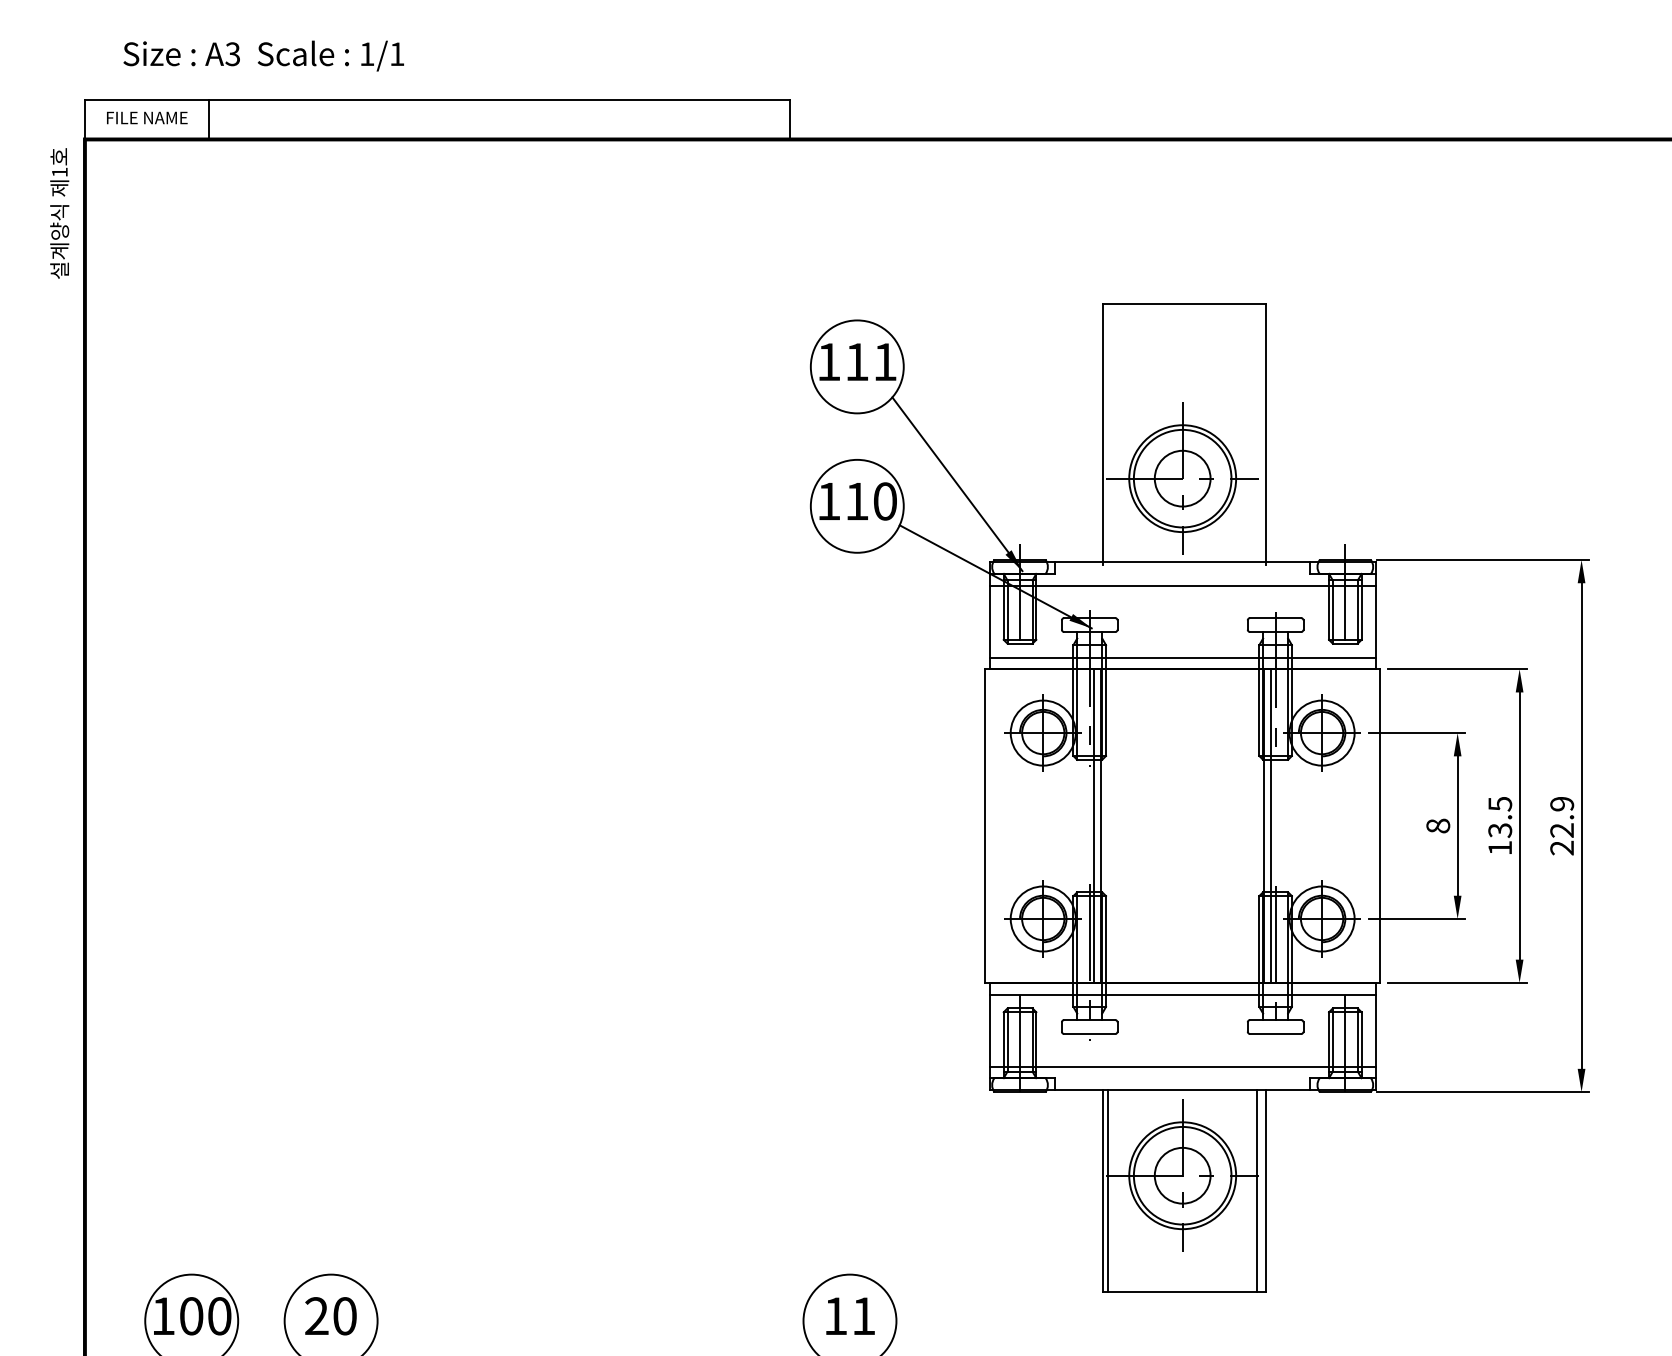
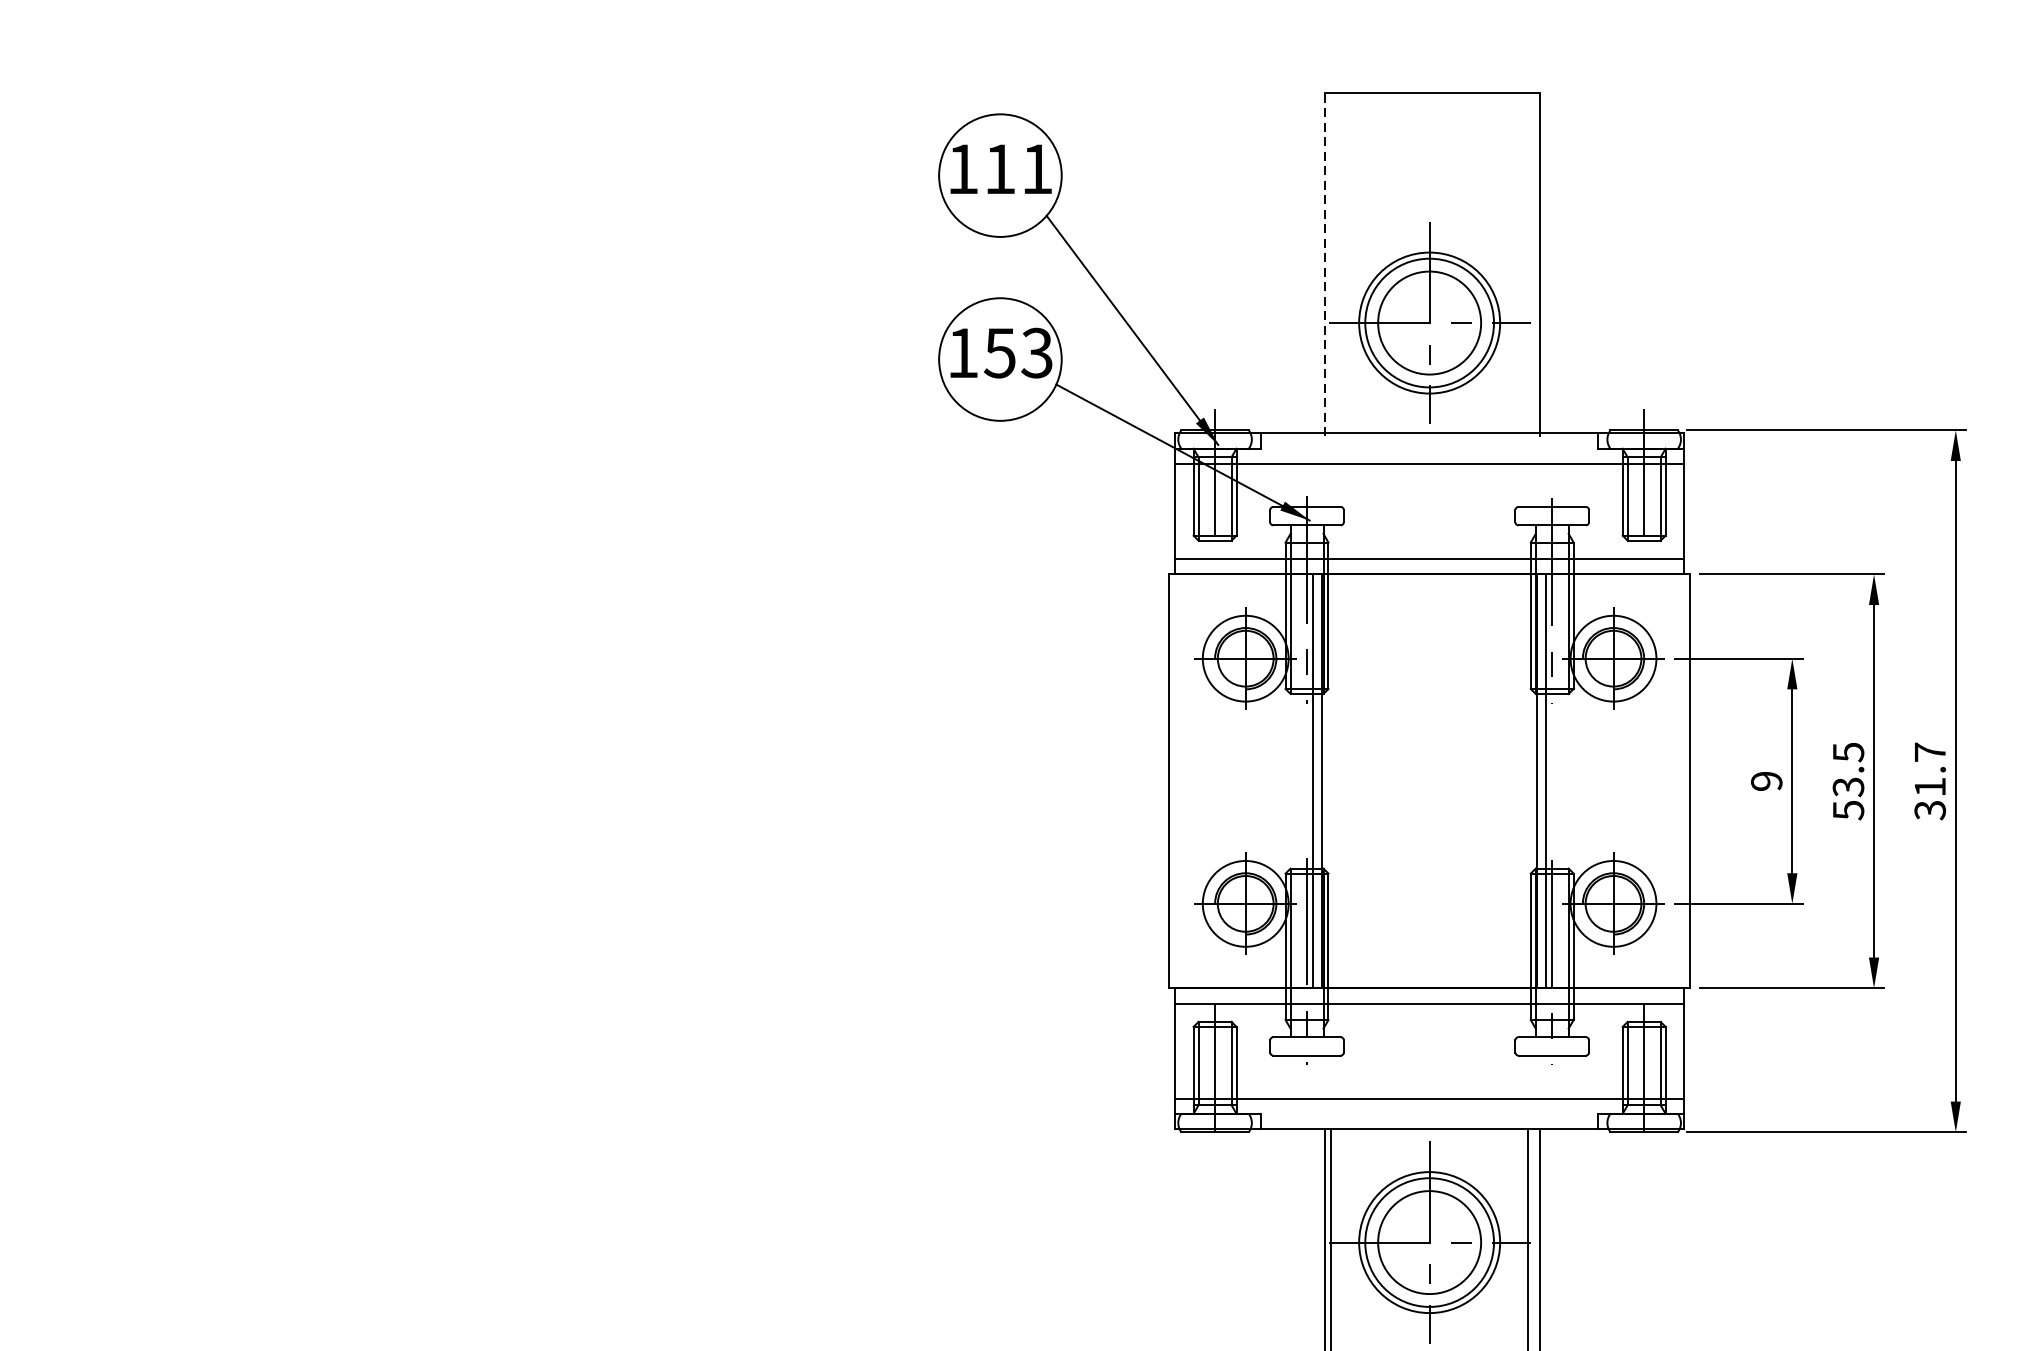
line: (1103, 434) -> (1325, 264), solid -> dashed
circle: (1182, 478) -> (1429, 322), size x1.4
text: (870, 501) -> (1017, 353), 110 -> 153
text: (1438, 825) -> (1767, 780), 8 -> 9
text: (1562, 825) -> (1930, 780), 22.9 -> 31.7
text: (1500, 848) -> (1848, 810), 13.5 -> 53.5
circle: (1182, 1175) -> (1429, 1242), size x1.4

